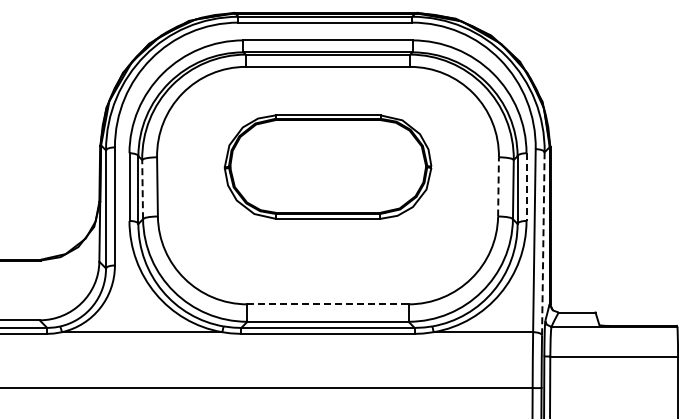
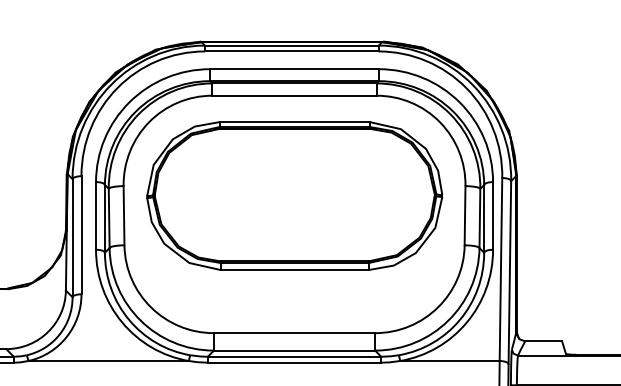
part: (327, 166) -> (294, 195), size x1.43
line: (498, 186) -> (465, 215), dashed -> solid
line: (526, 187) -> (493, 216), dashed -> solid
line: (142, 189) -> (109, 218), dashed -> solid
line: (543, 243) -> (510, 272), dashed -> solid
line: (328, 304) -> (295, 333), dashed -> solid

